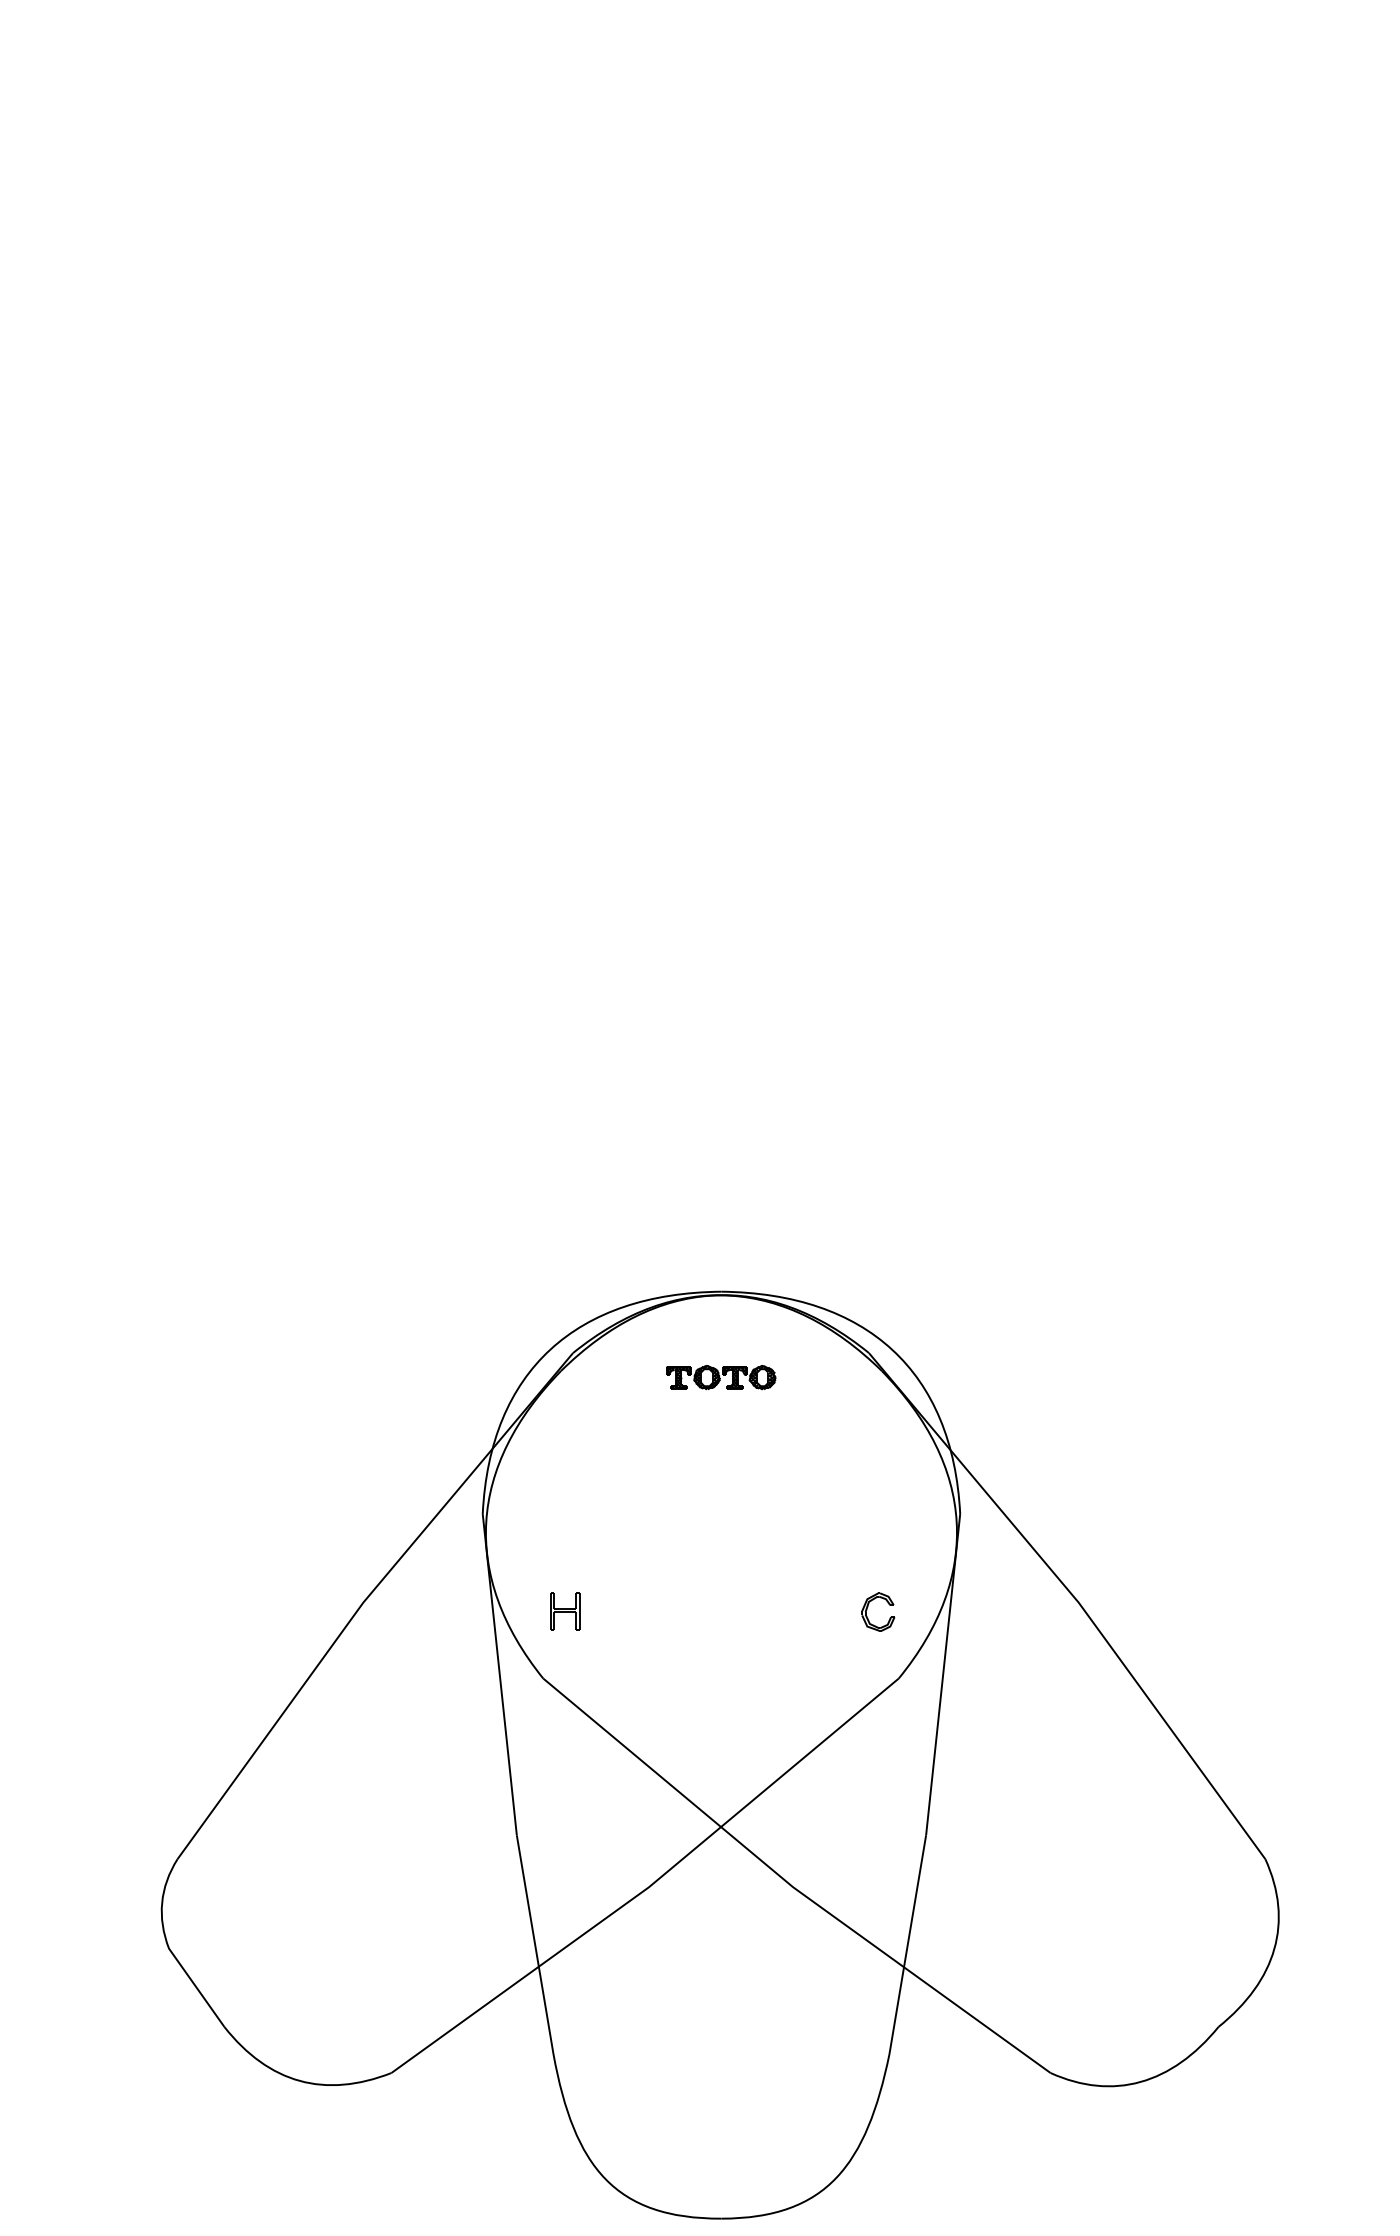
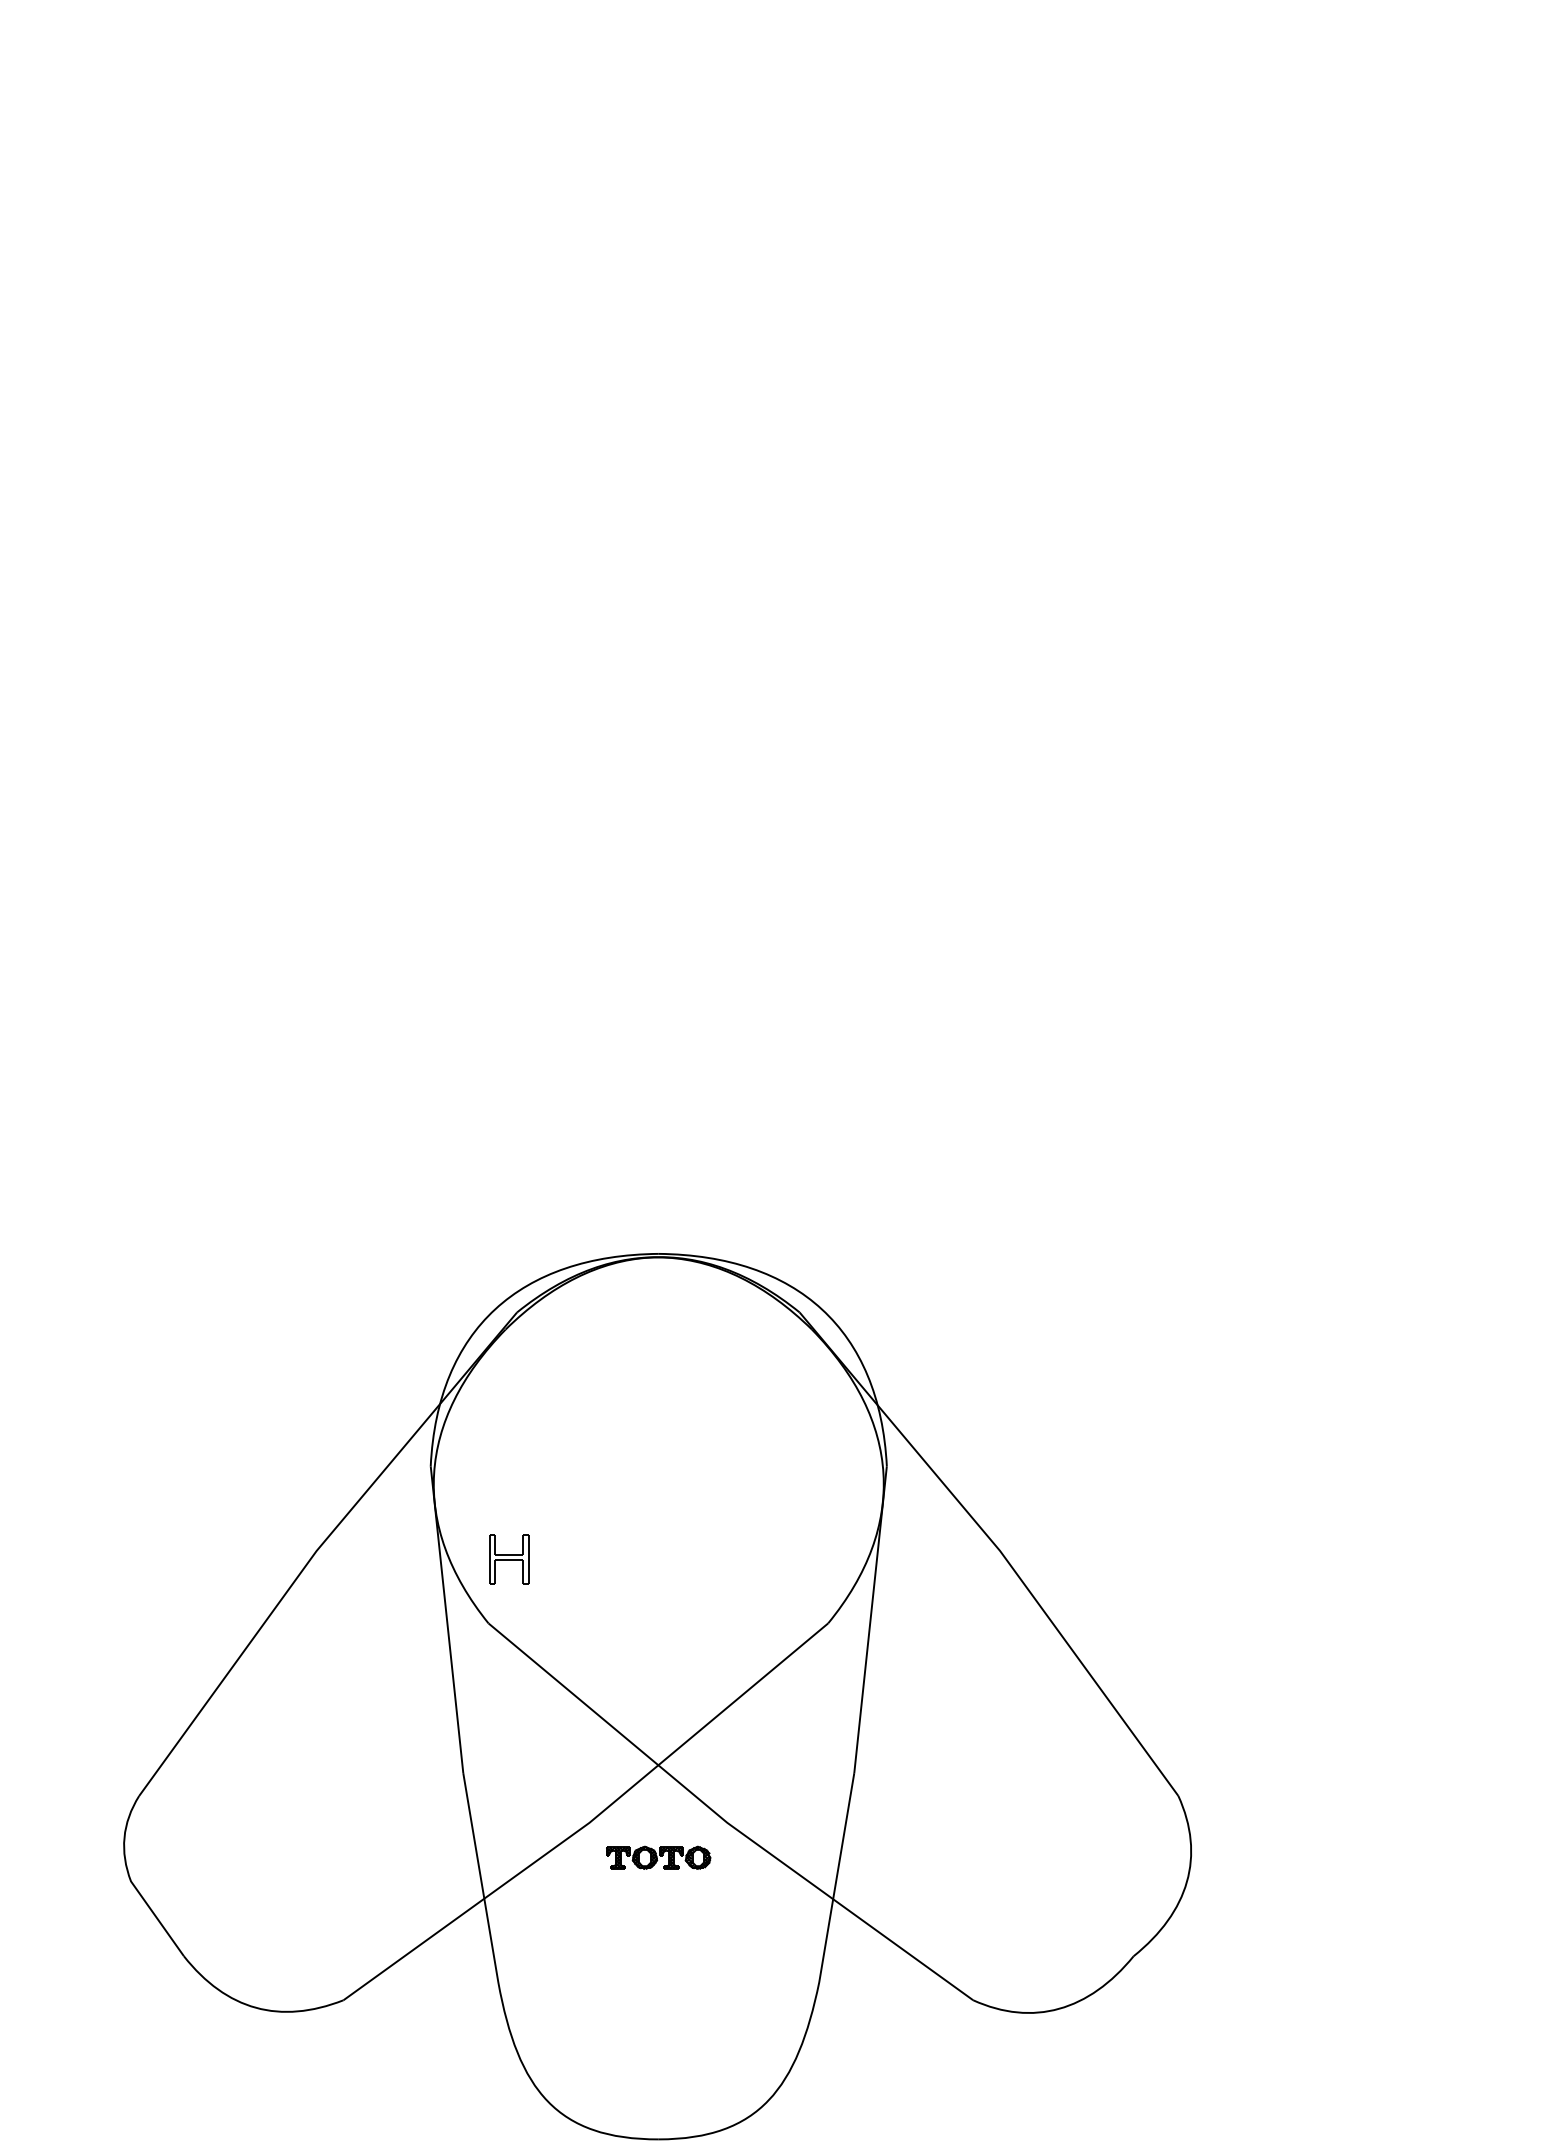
part: (721, 1377) -> (658, 1857), moved
part: (867, 1609) -> (798, 1557), removed
part: (565, 1611) -> (509, 1559), size x1.4

